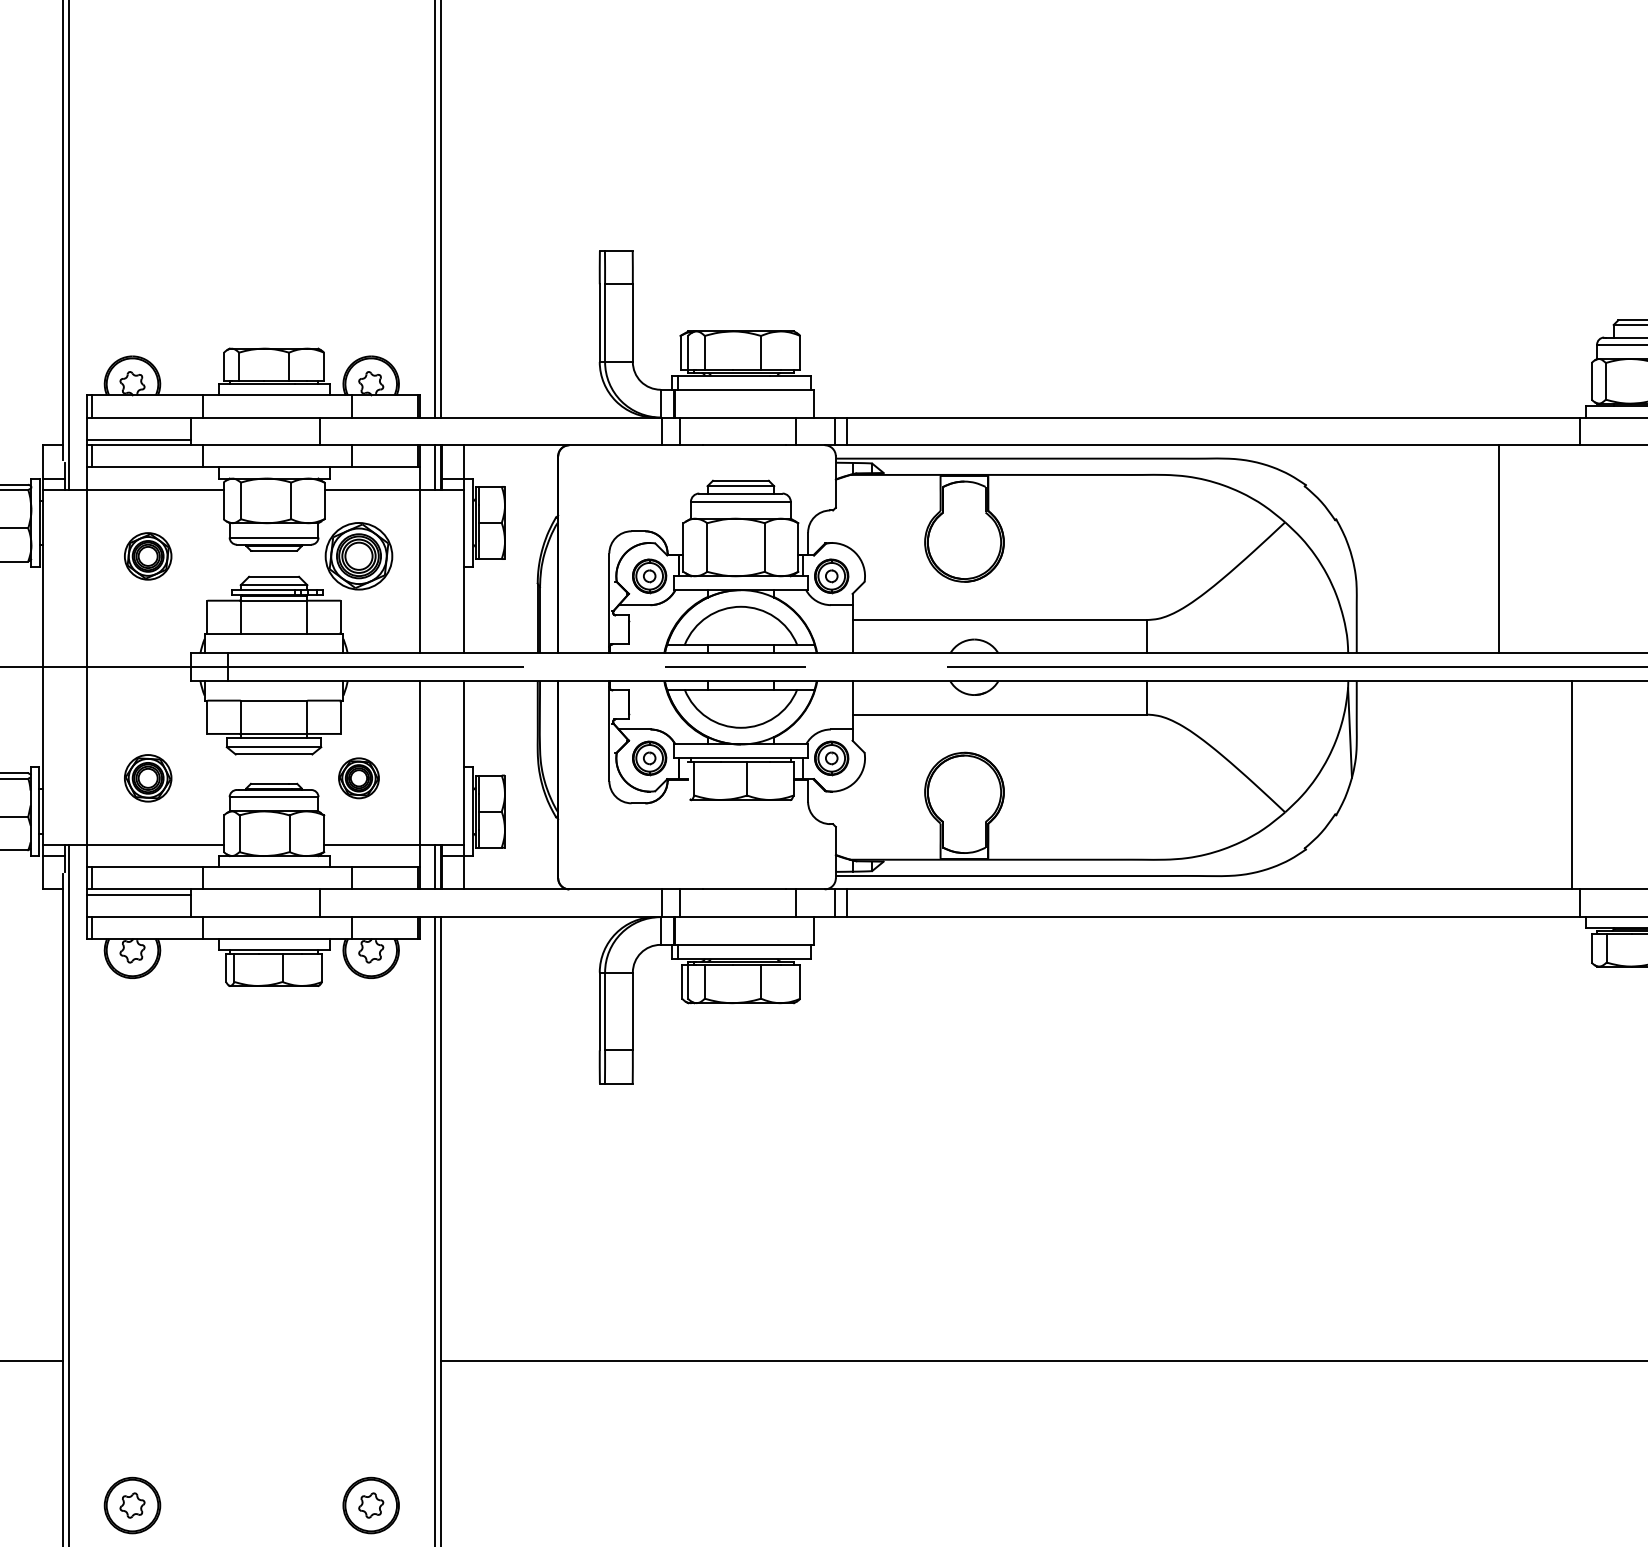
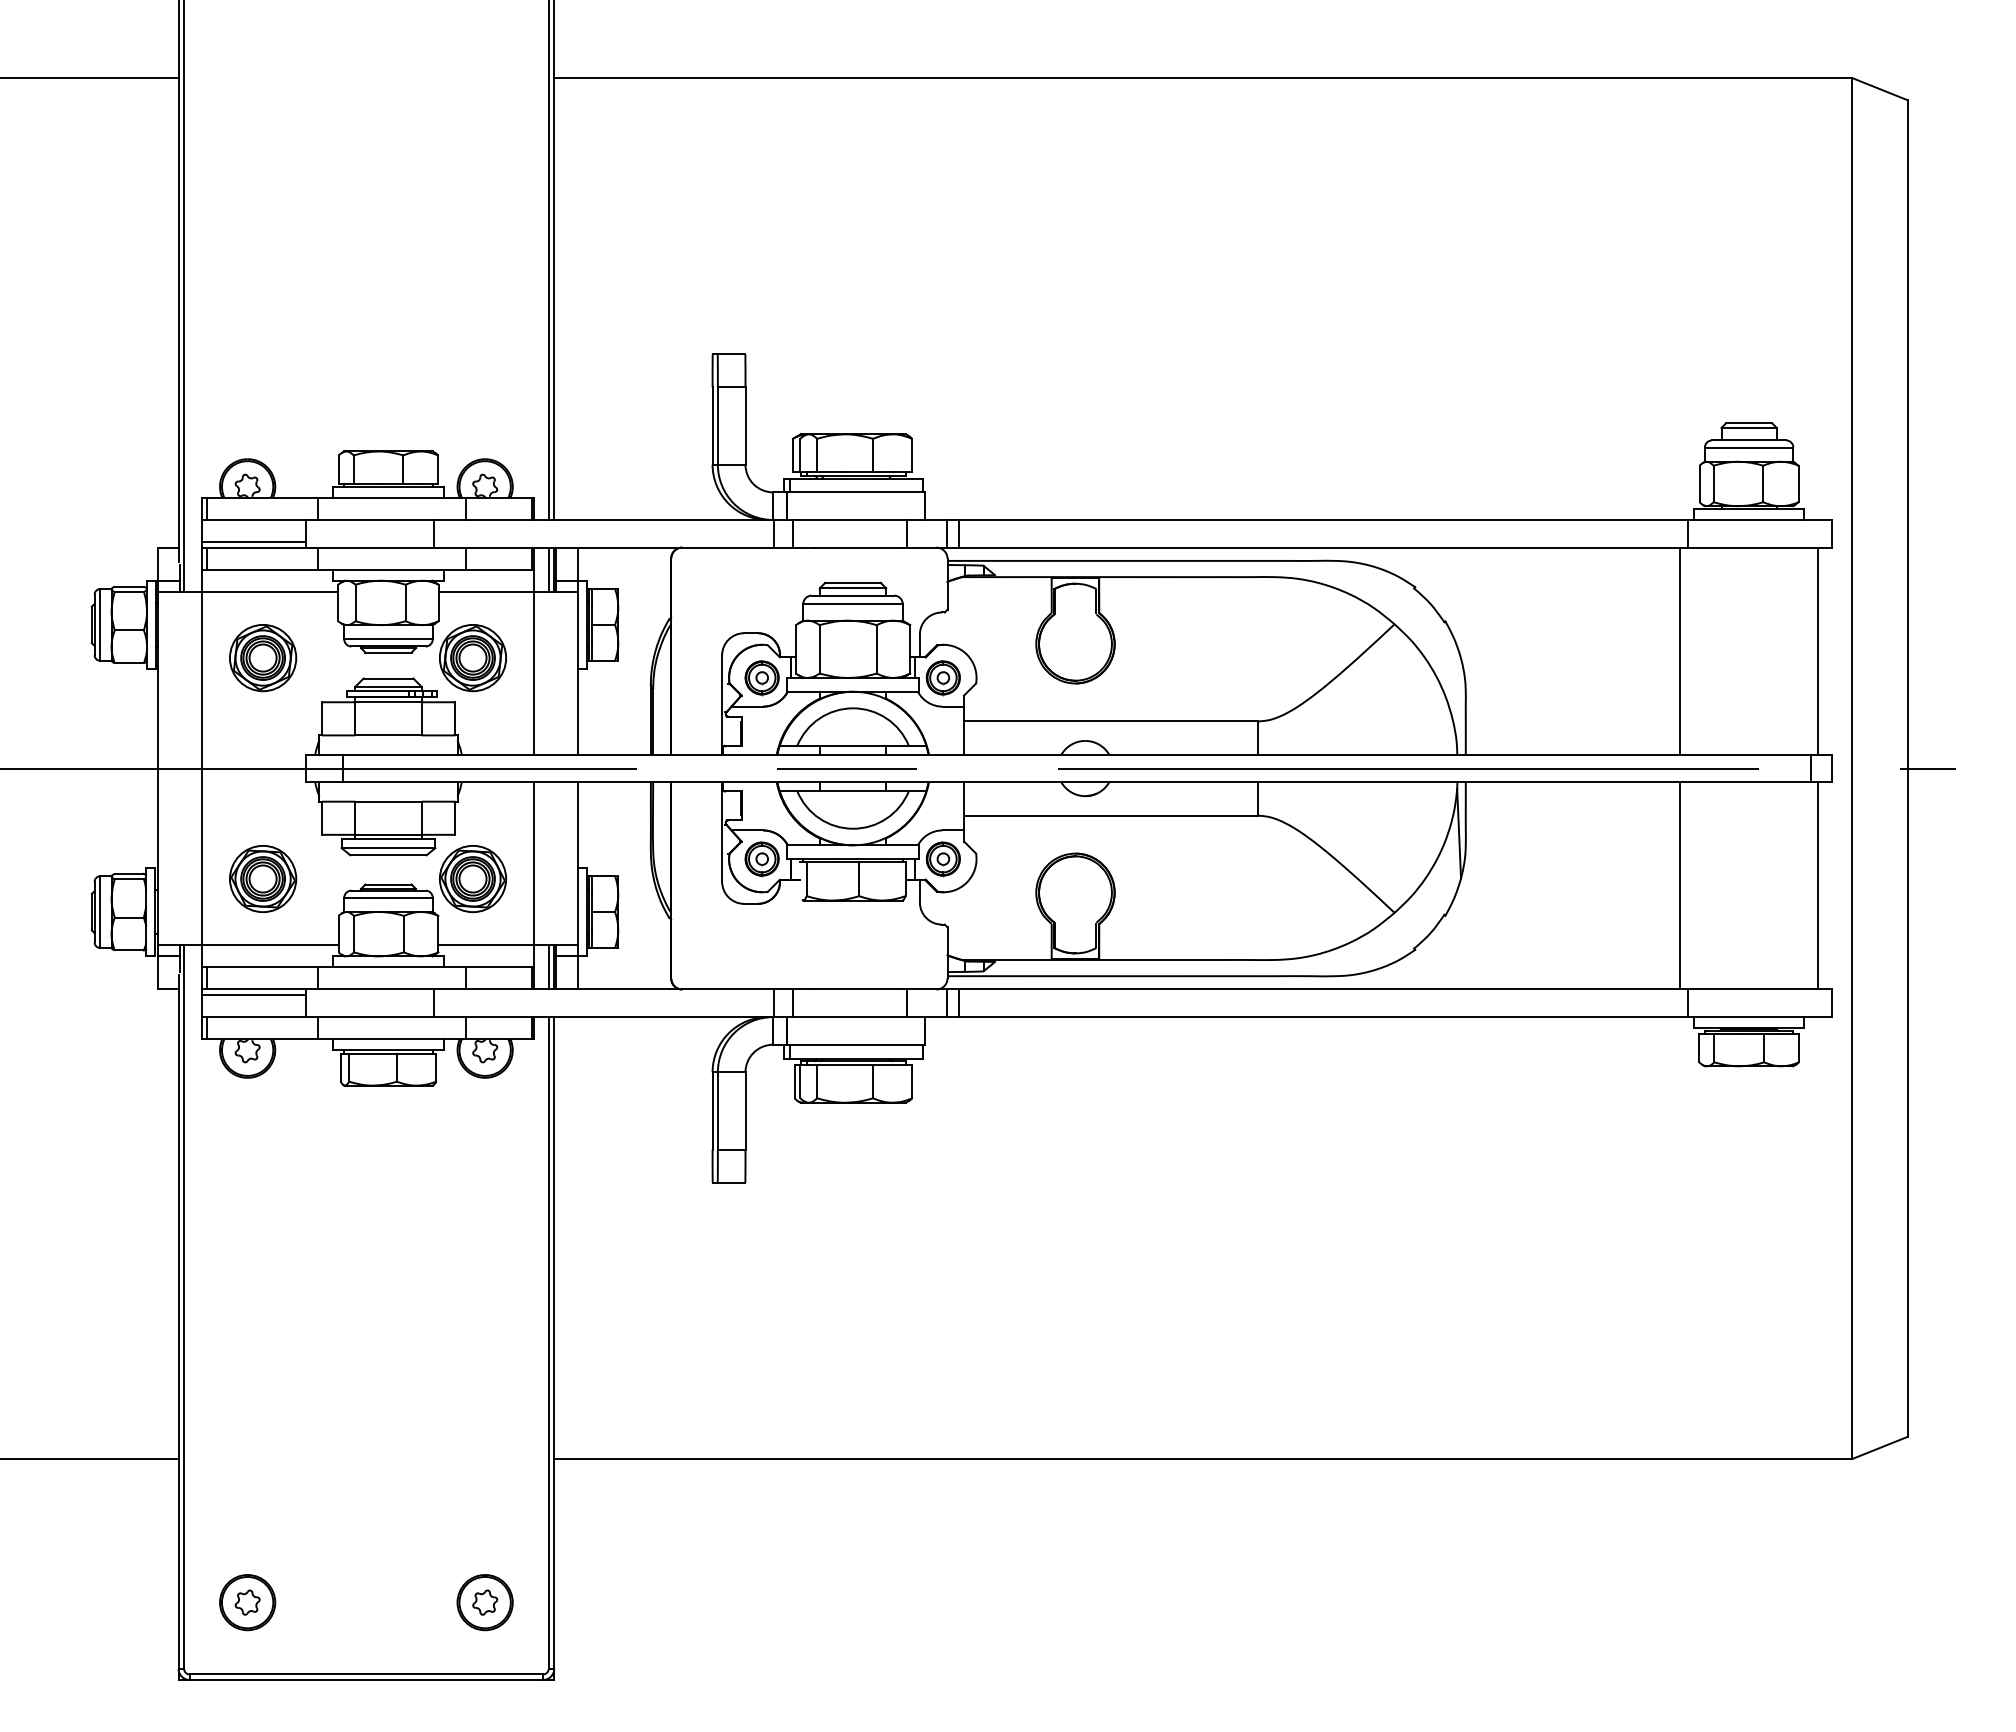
line: (1499, 548) -> (1680, 650), moved
part: (148, 556) -> (263, 658), size x1.43
part: (148, 777) -> (263, 878), size x1.43
part: (358, 777) -> (472, 878), size x1.67

